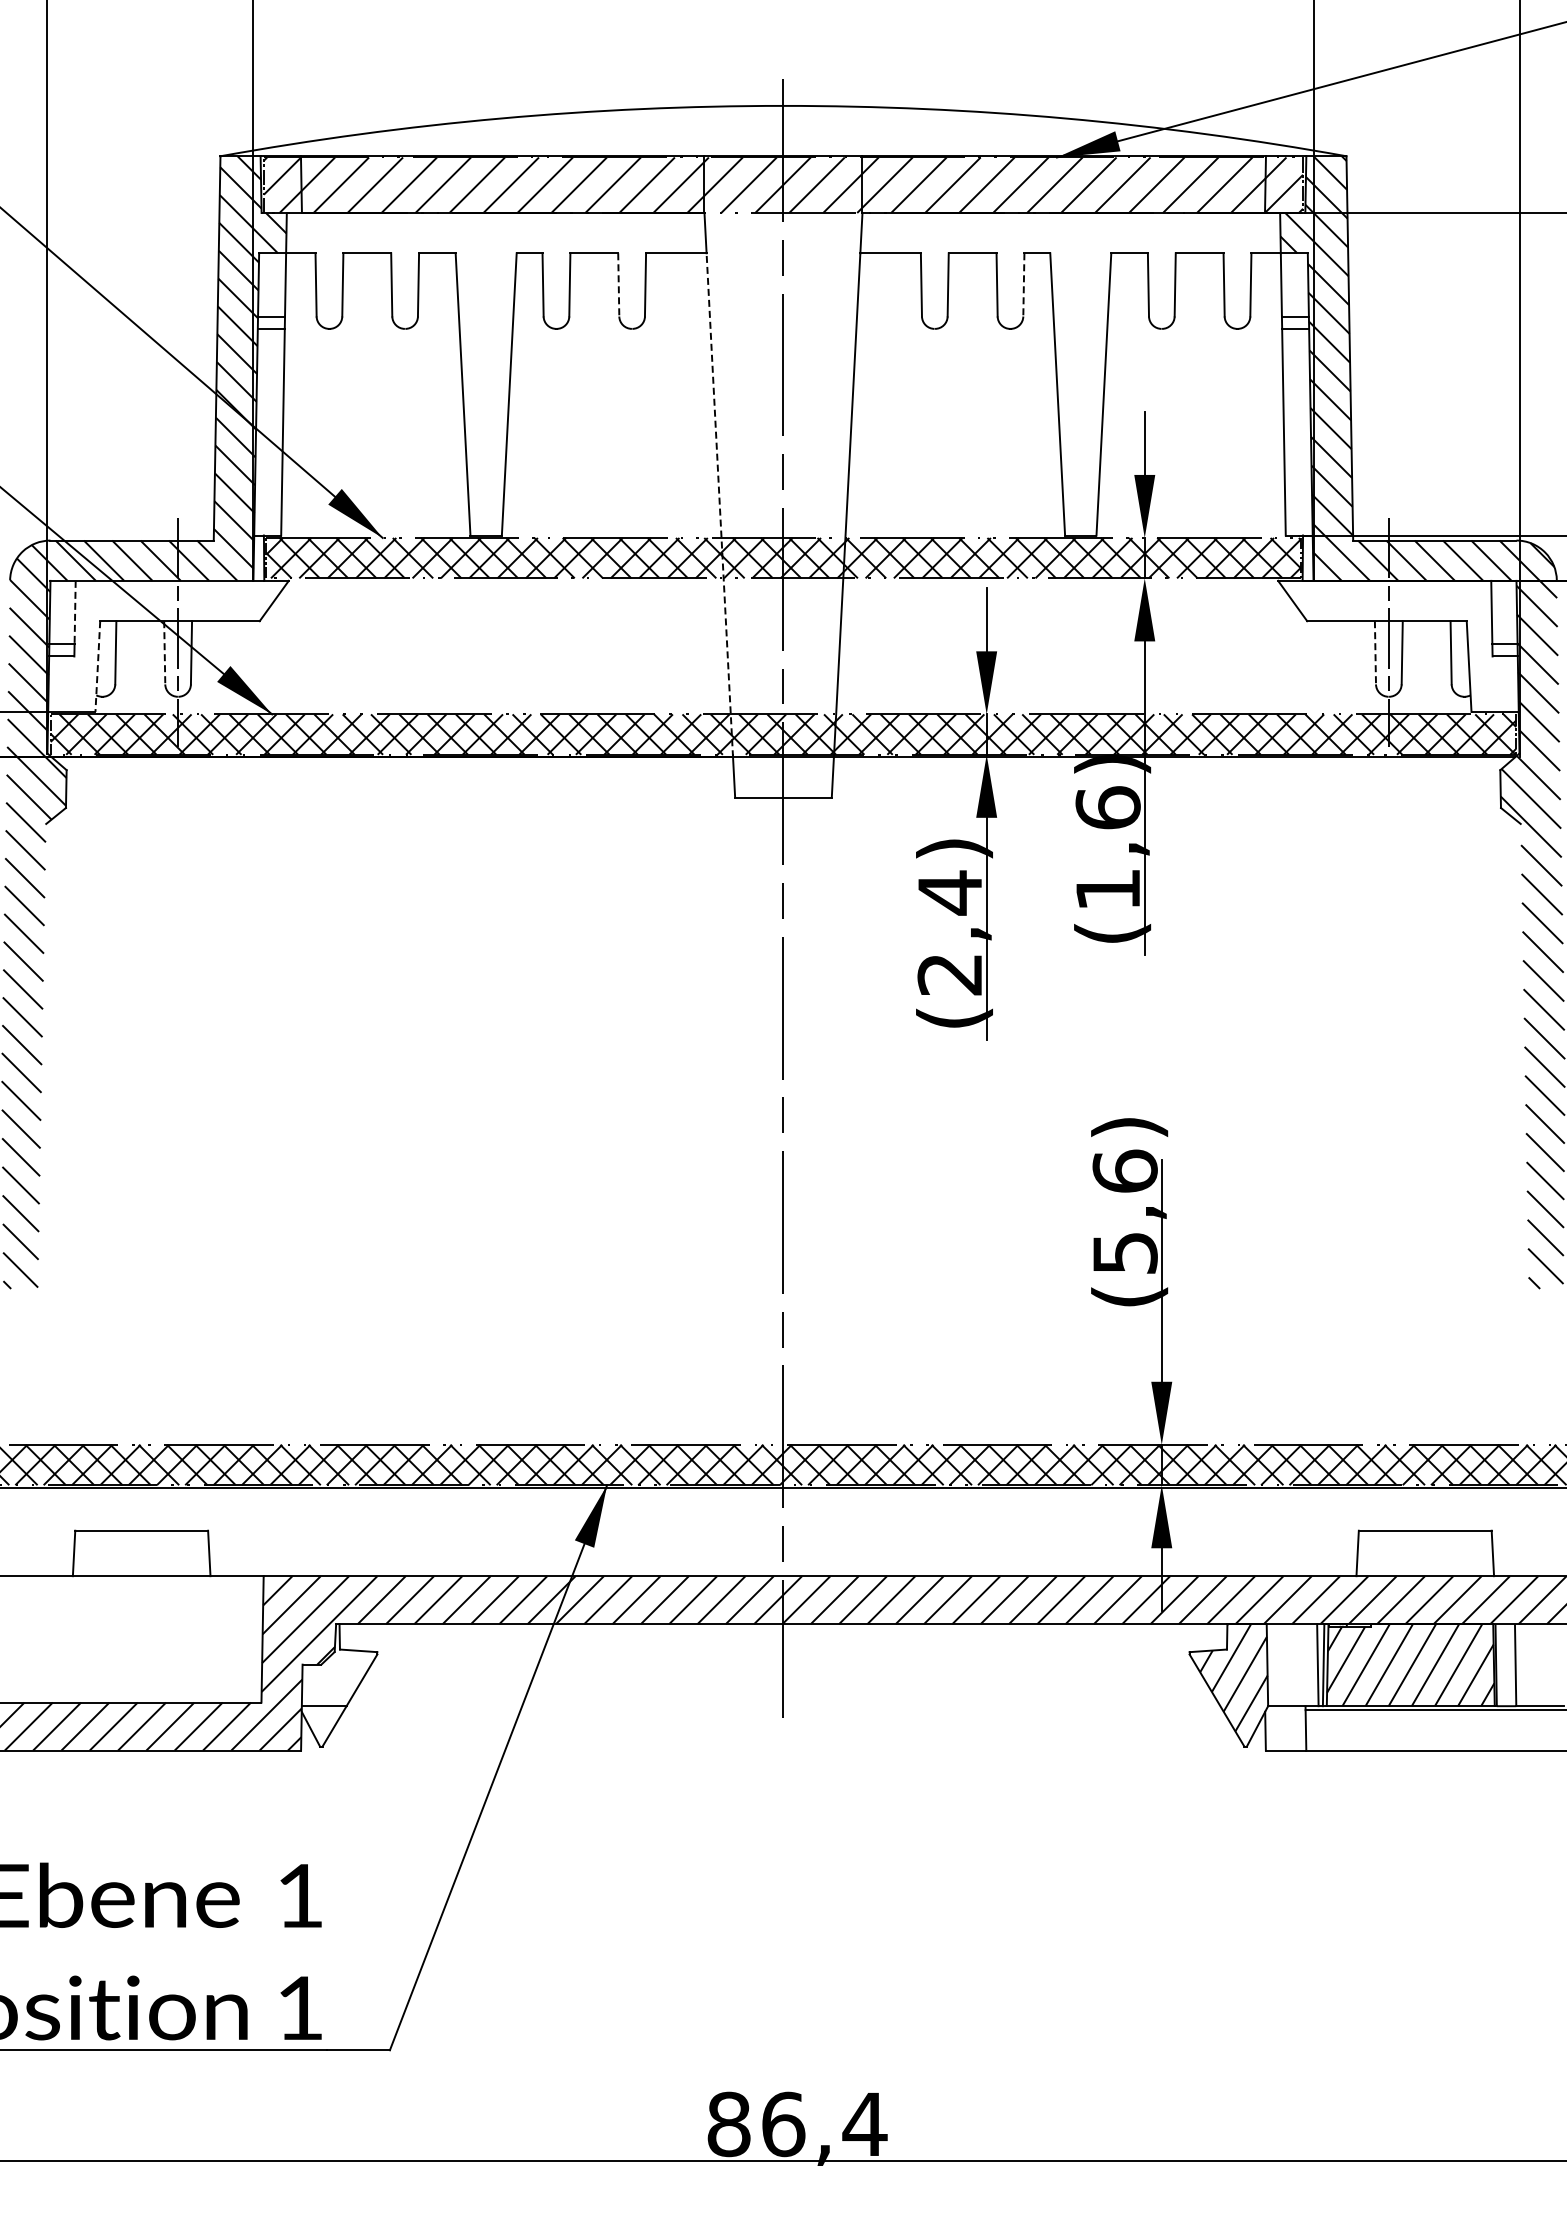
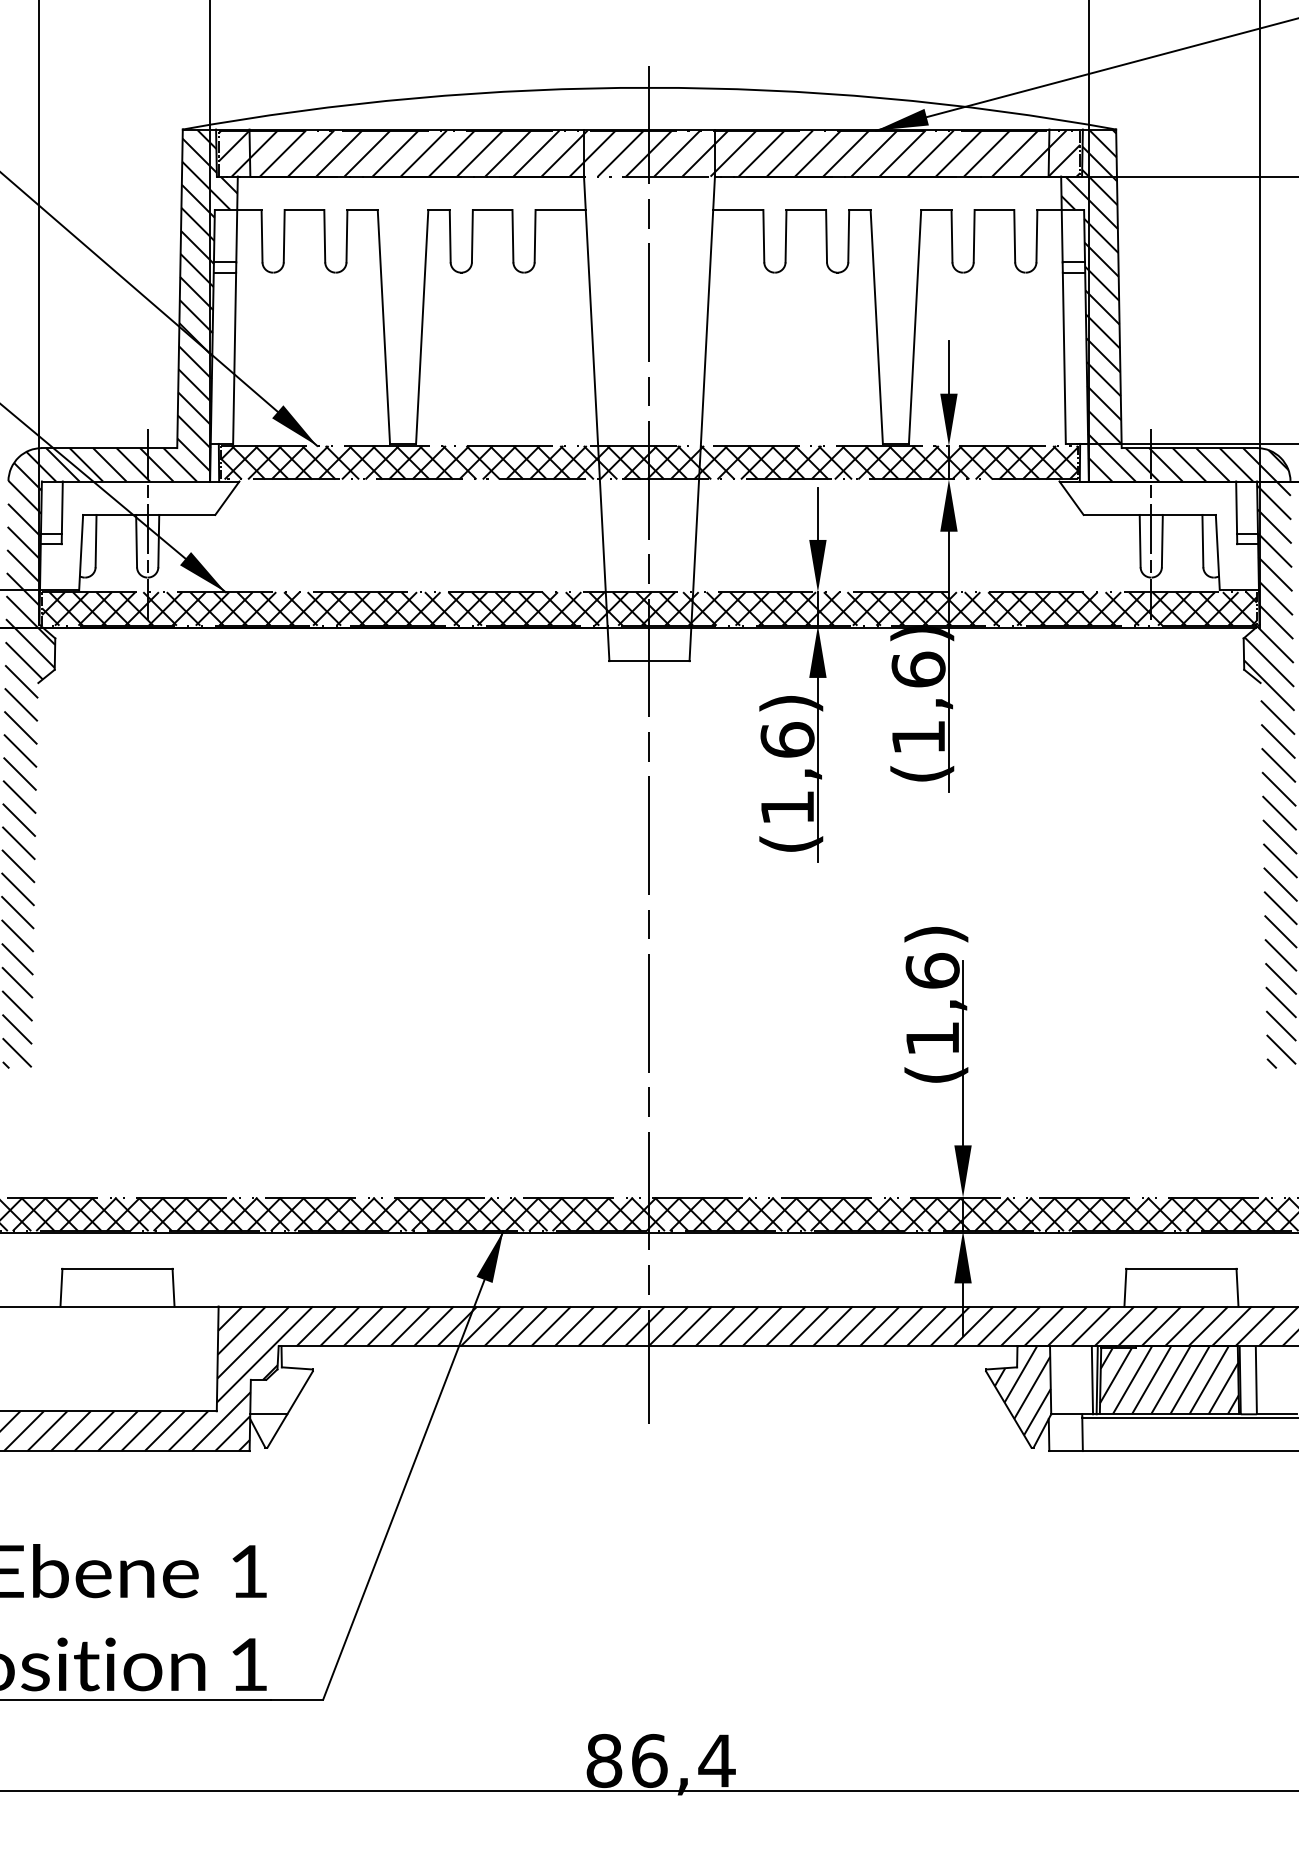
line: (618, 284) -> (512, 235), dashed -> solid
line: (1023, 284) -> (848, 235), dashed -> solid
line: (719, 504) -> (596, 418), dashed -> solid
line: (75, 612) -> (62, 507), dashed -> solid
line: (164, 652) -> (136, 540), dashed -> solid
line: (1375, 652) -> (1140, 540), dashed -> solid
line: (97, 667) -> (80, 553), dashed -> solid
text: (949, 932) -> (787, 772), (2,4) -> (1,6)
text: (1125, 1253) -> (932, 1039), (5,6) -> (1,6)

